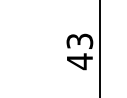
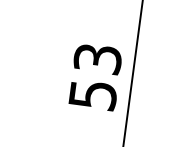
text: (80, 61) -> (94, 94), 43 -> 53

